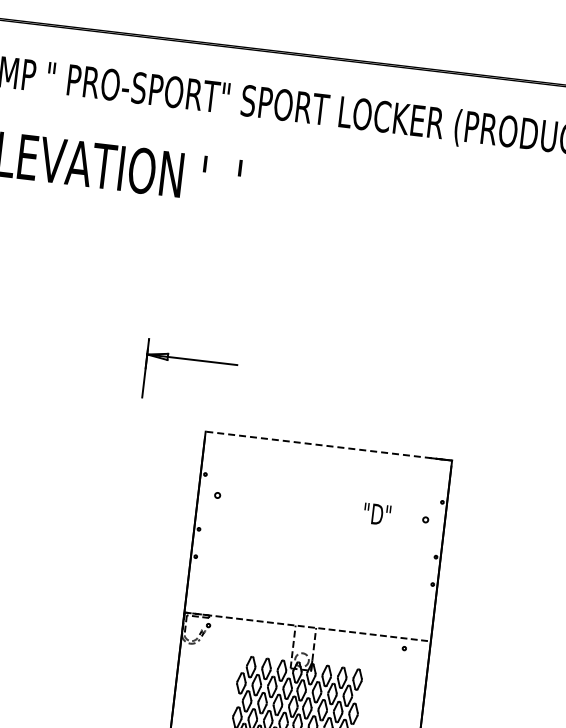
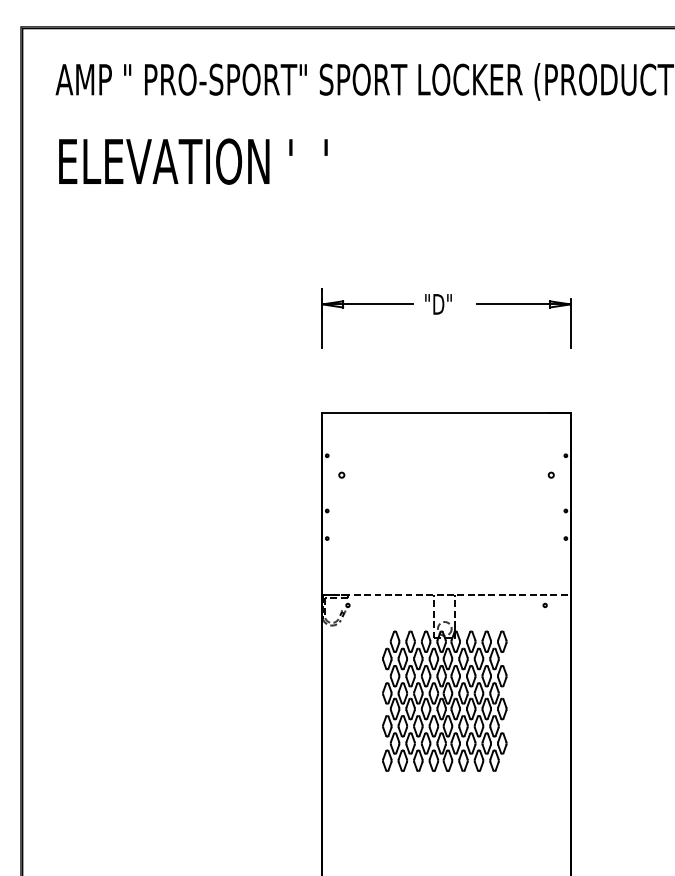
part: (418, 347) -> (523, 304), added
part: (191, 359) -> (367, 304), moved
line: (323, 445) -> (441, 413), dashed -> solid
text: (377, 514) -> (438, 304), moved

